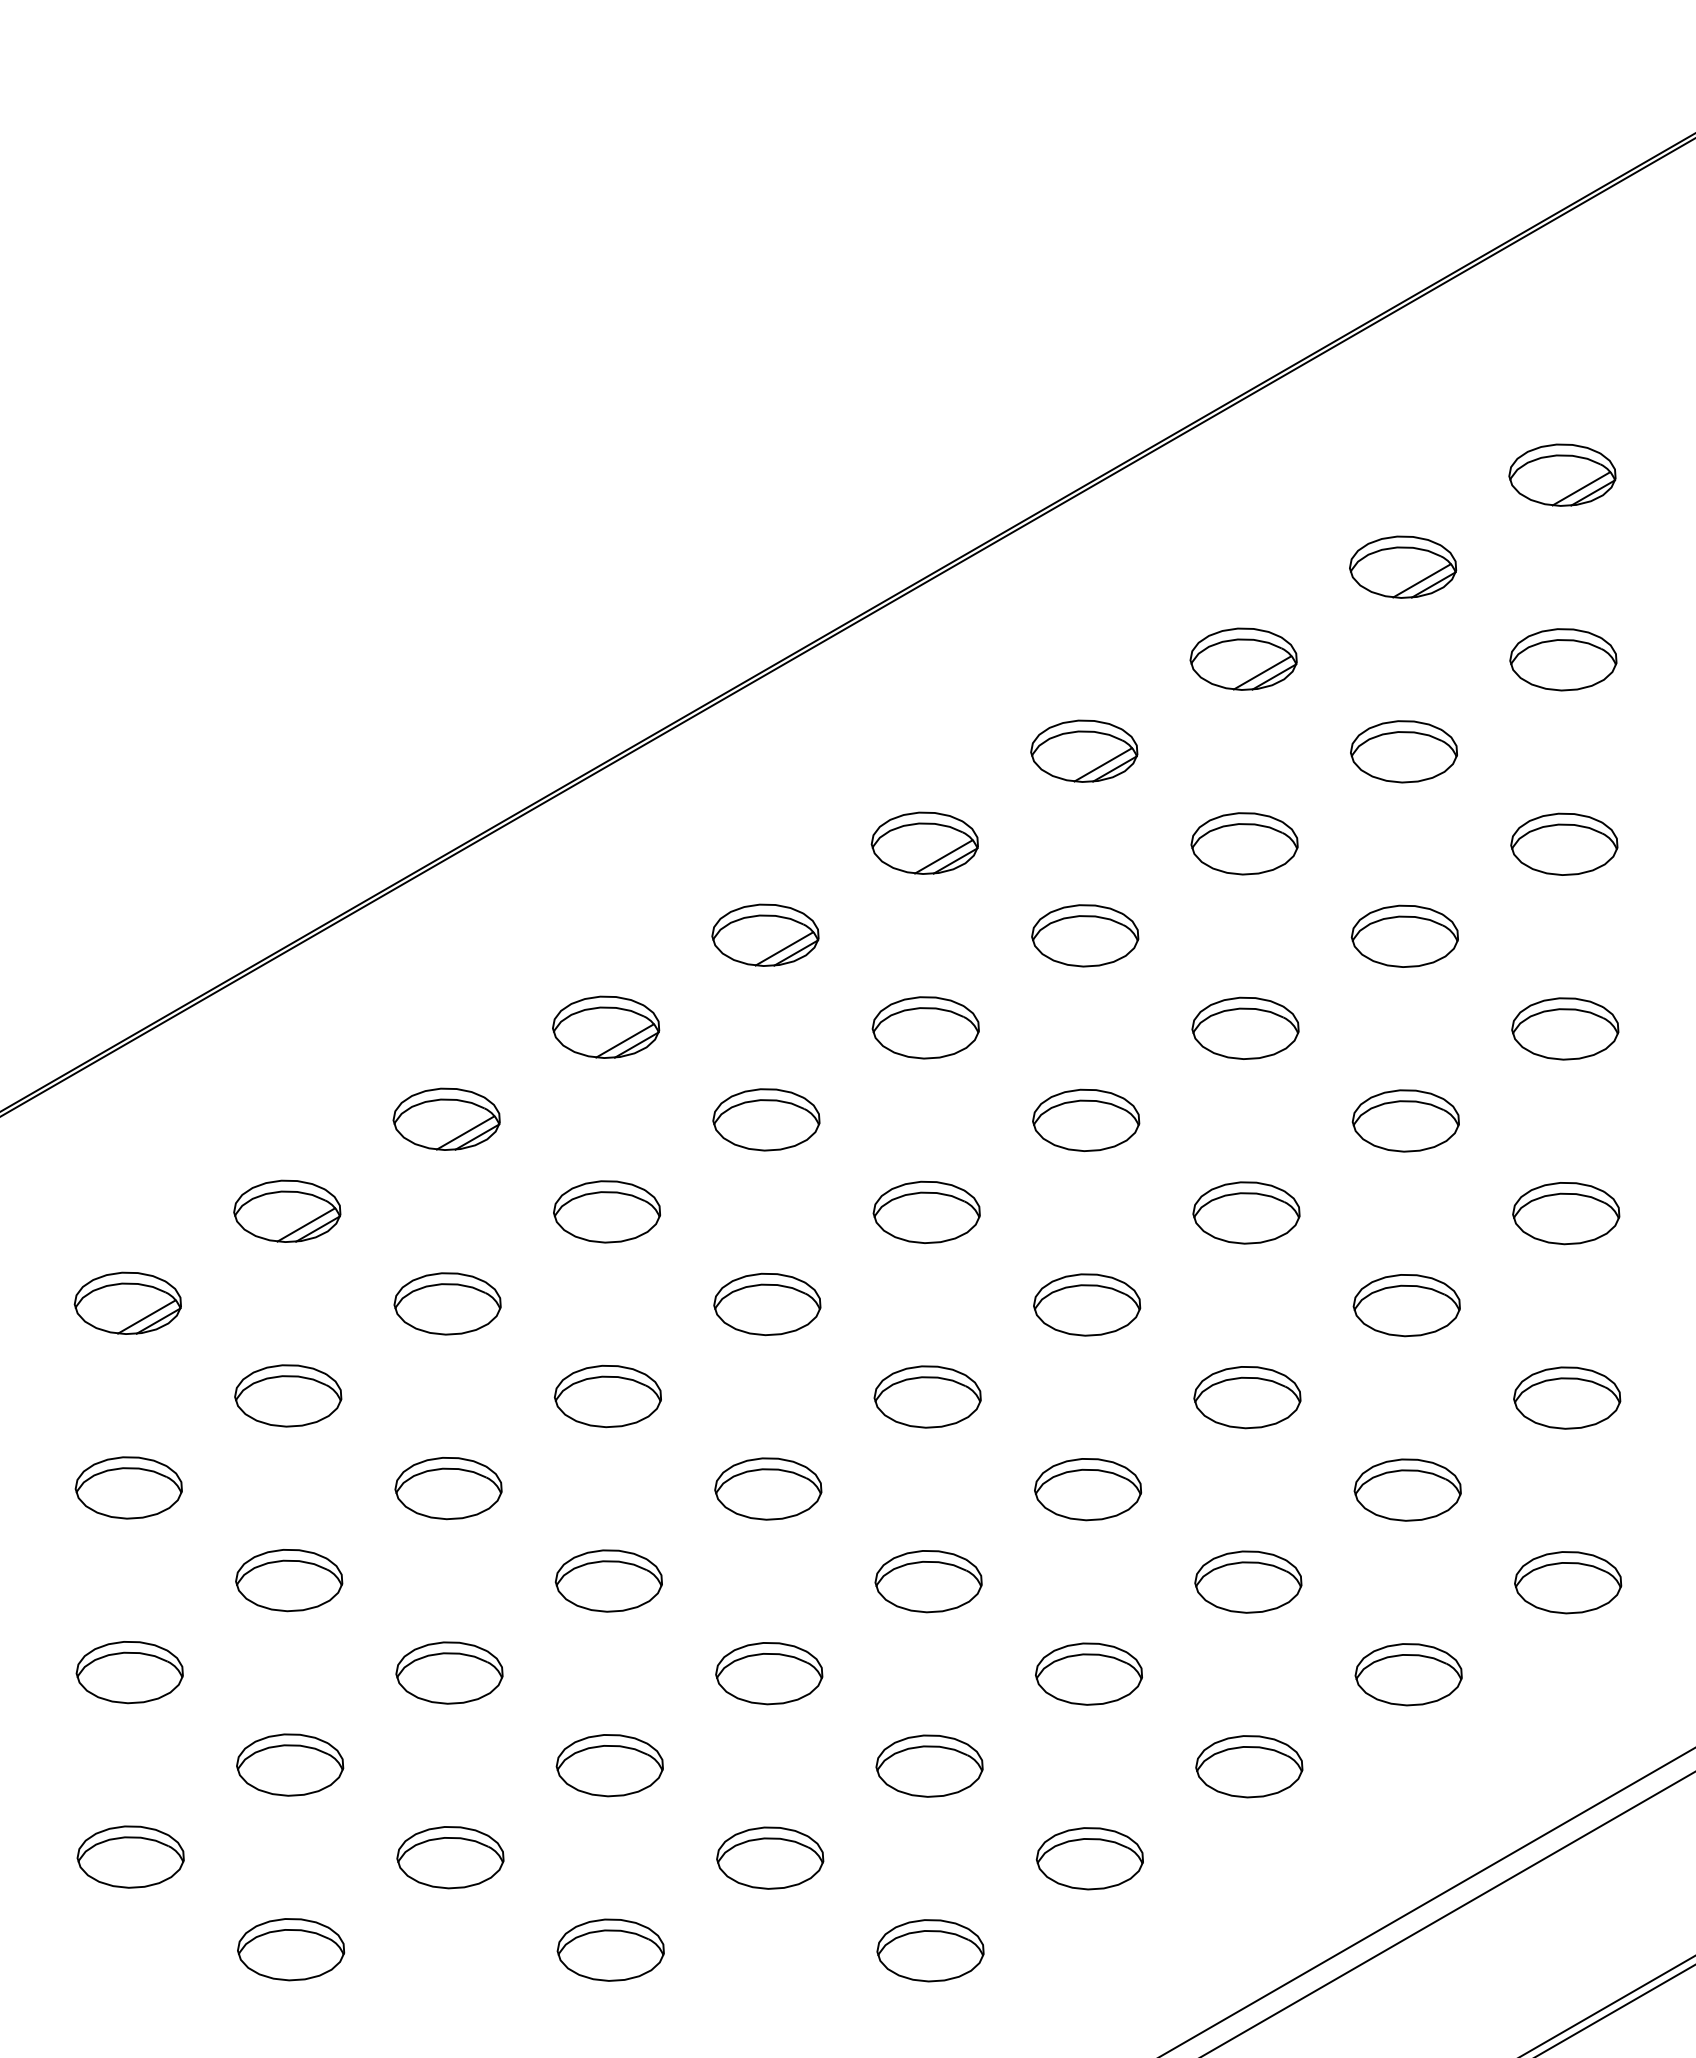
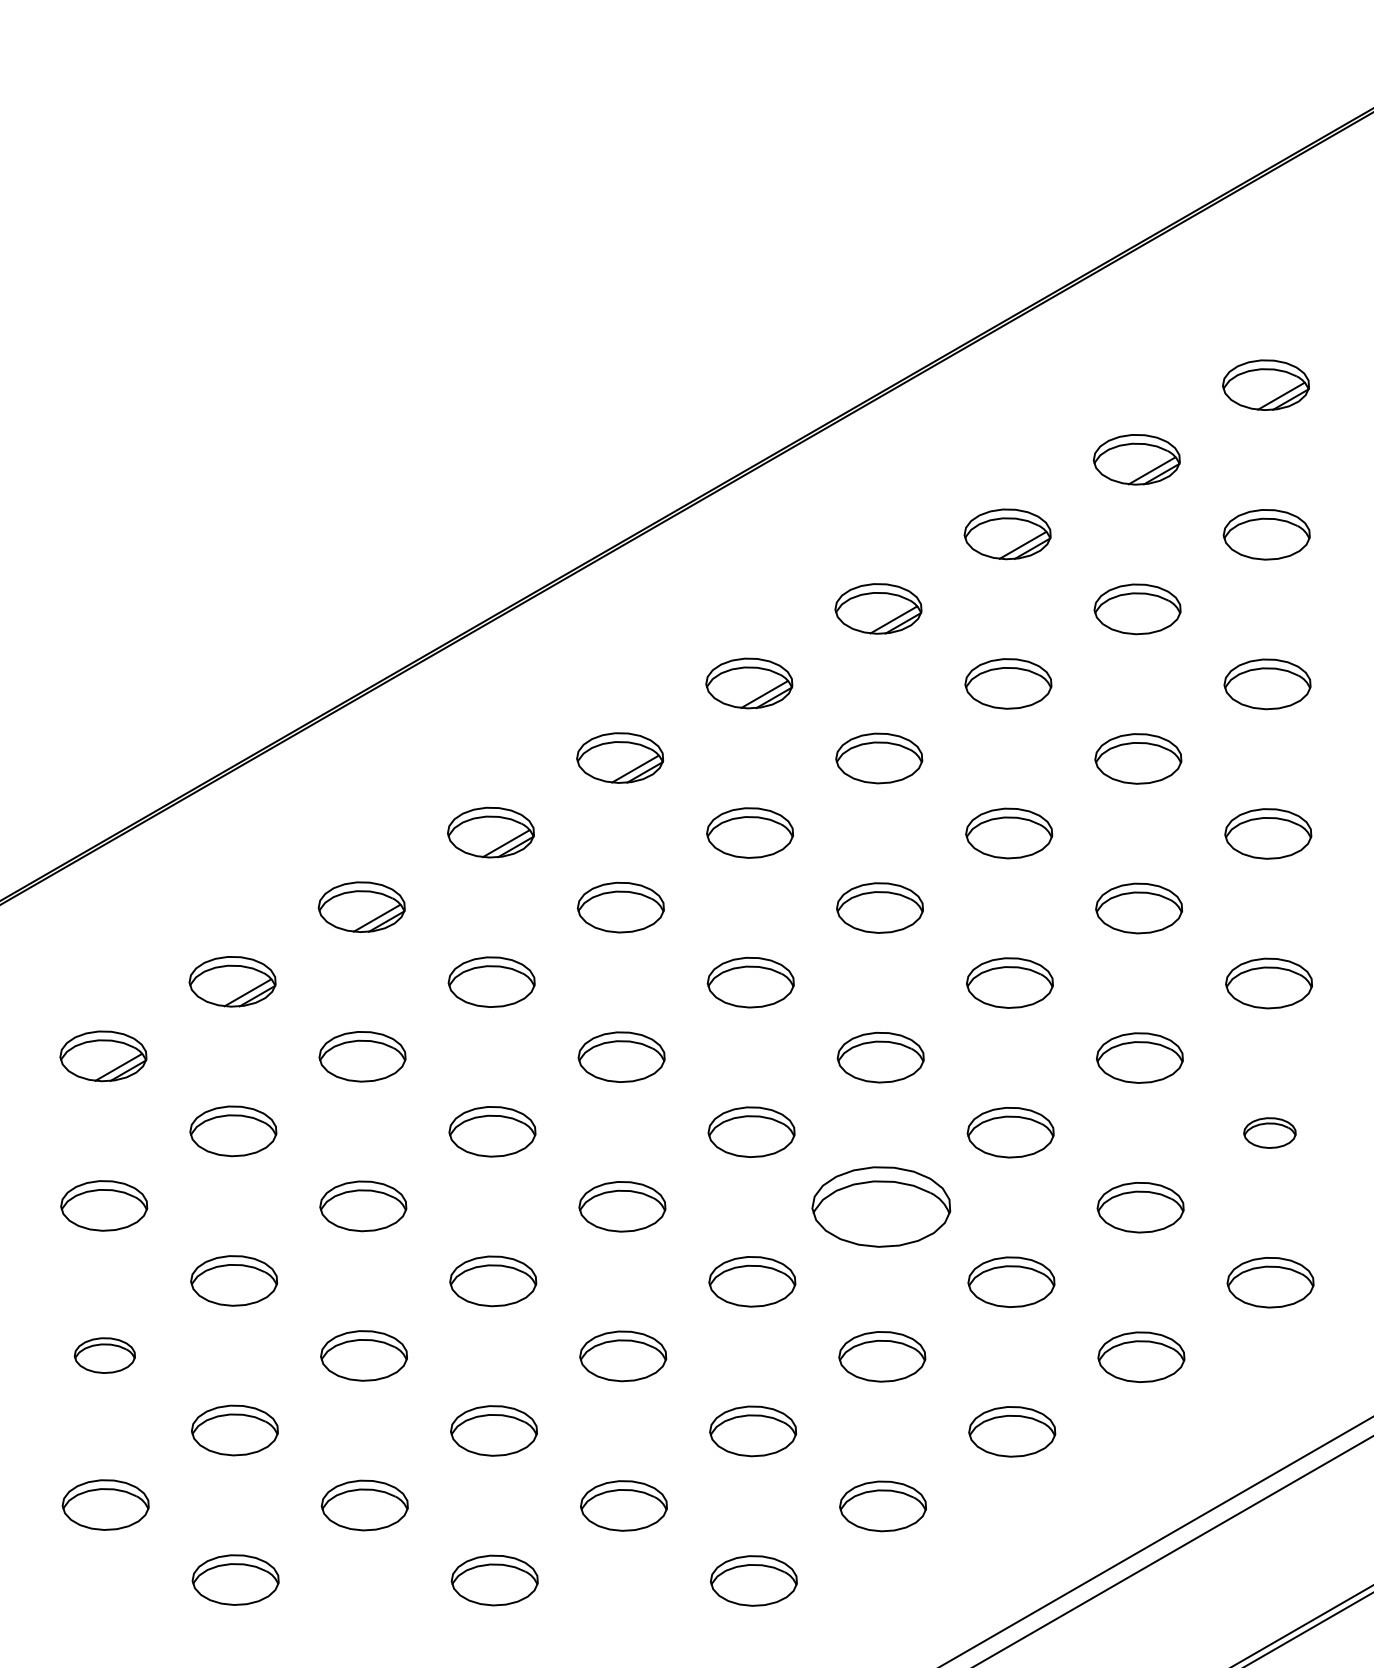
part: (1567, 1397) -> (1270, 1132), size x0.6
part: (1088, 1489) -> (881, 1207), size x1.6
part: (129, 1672) -> (104, 1355), size x0.7

